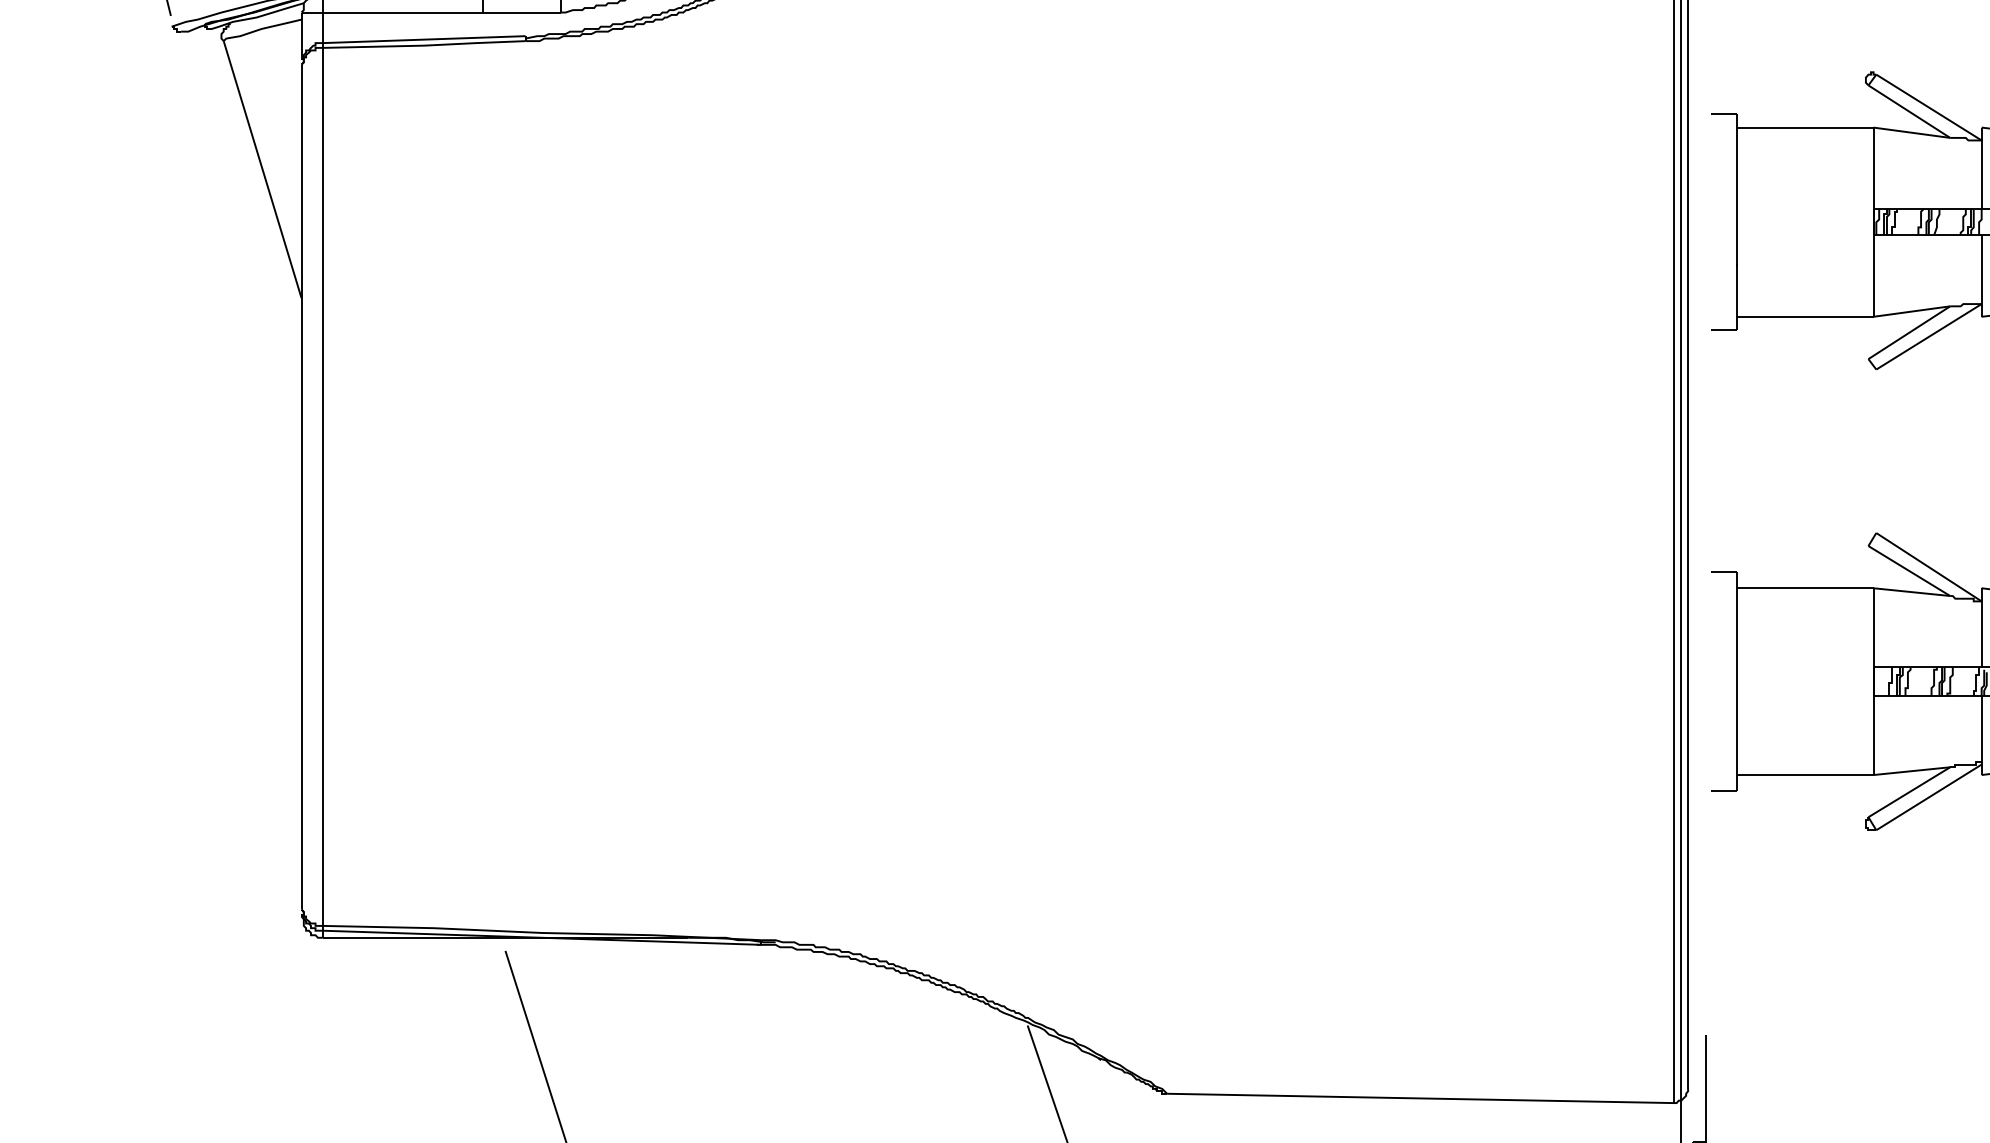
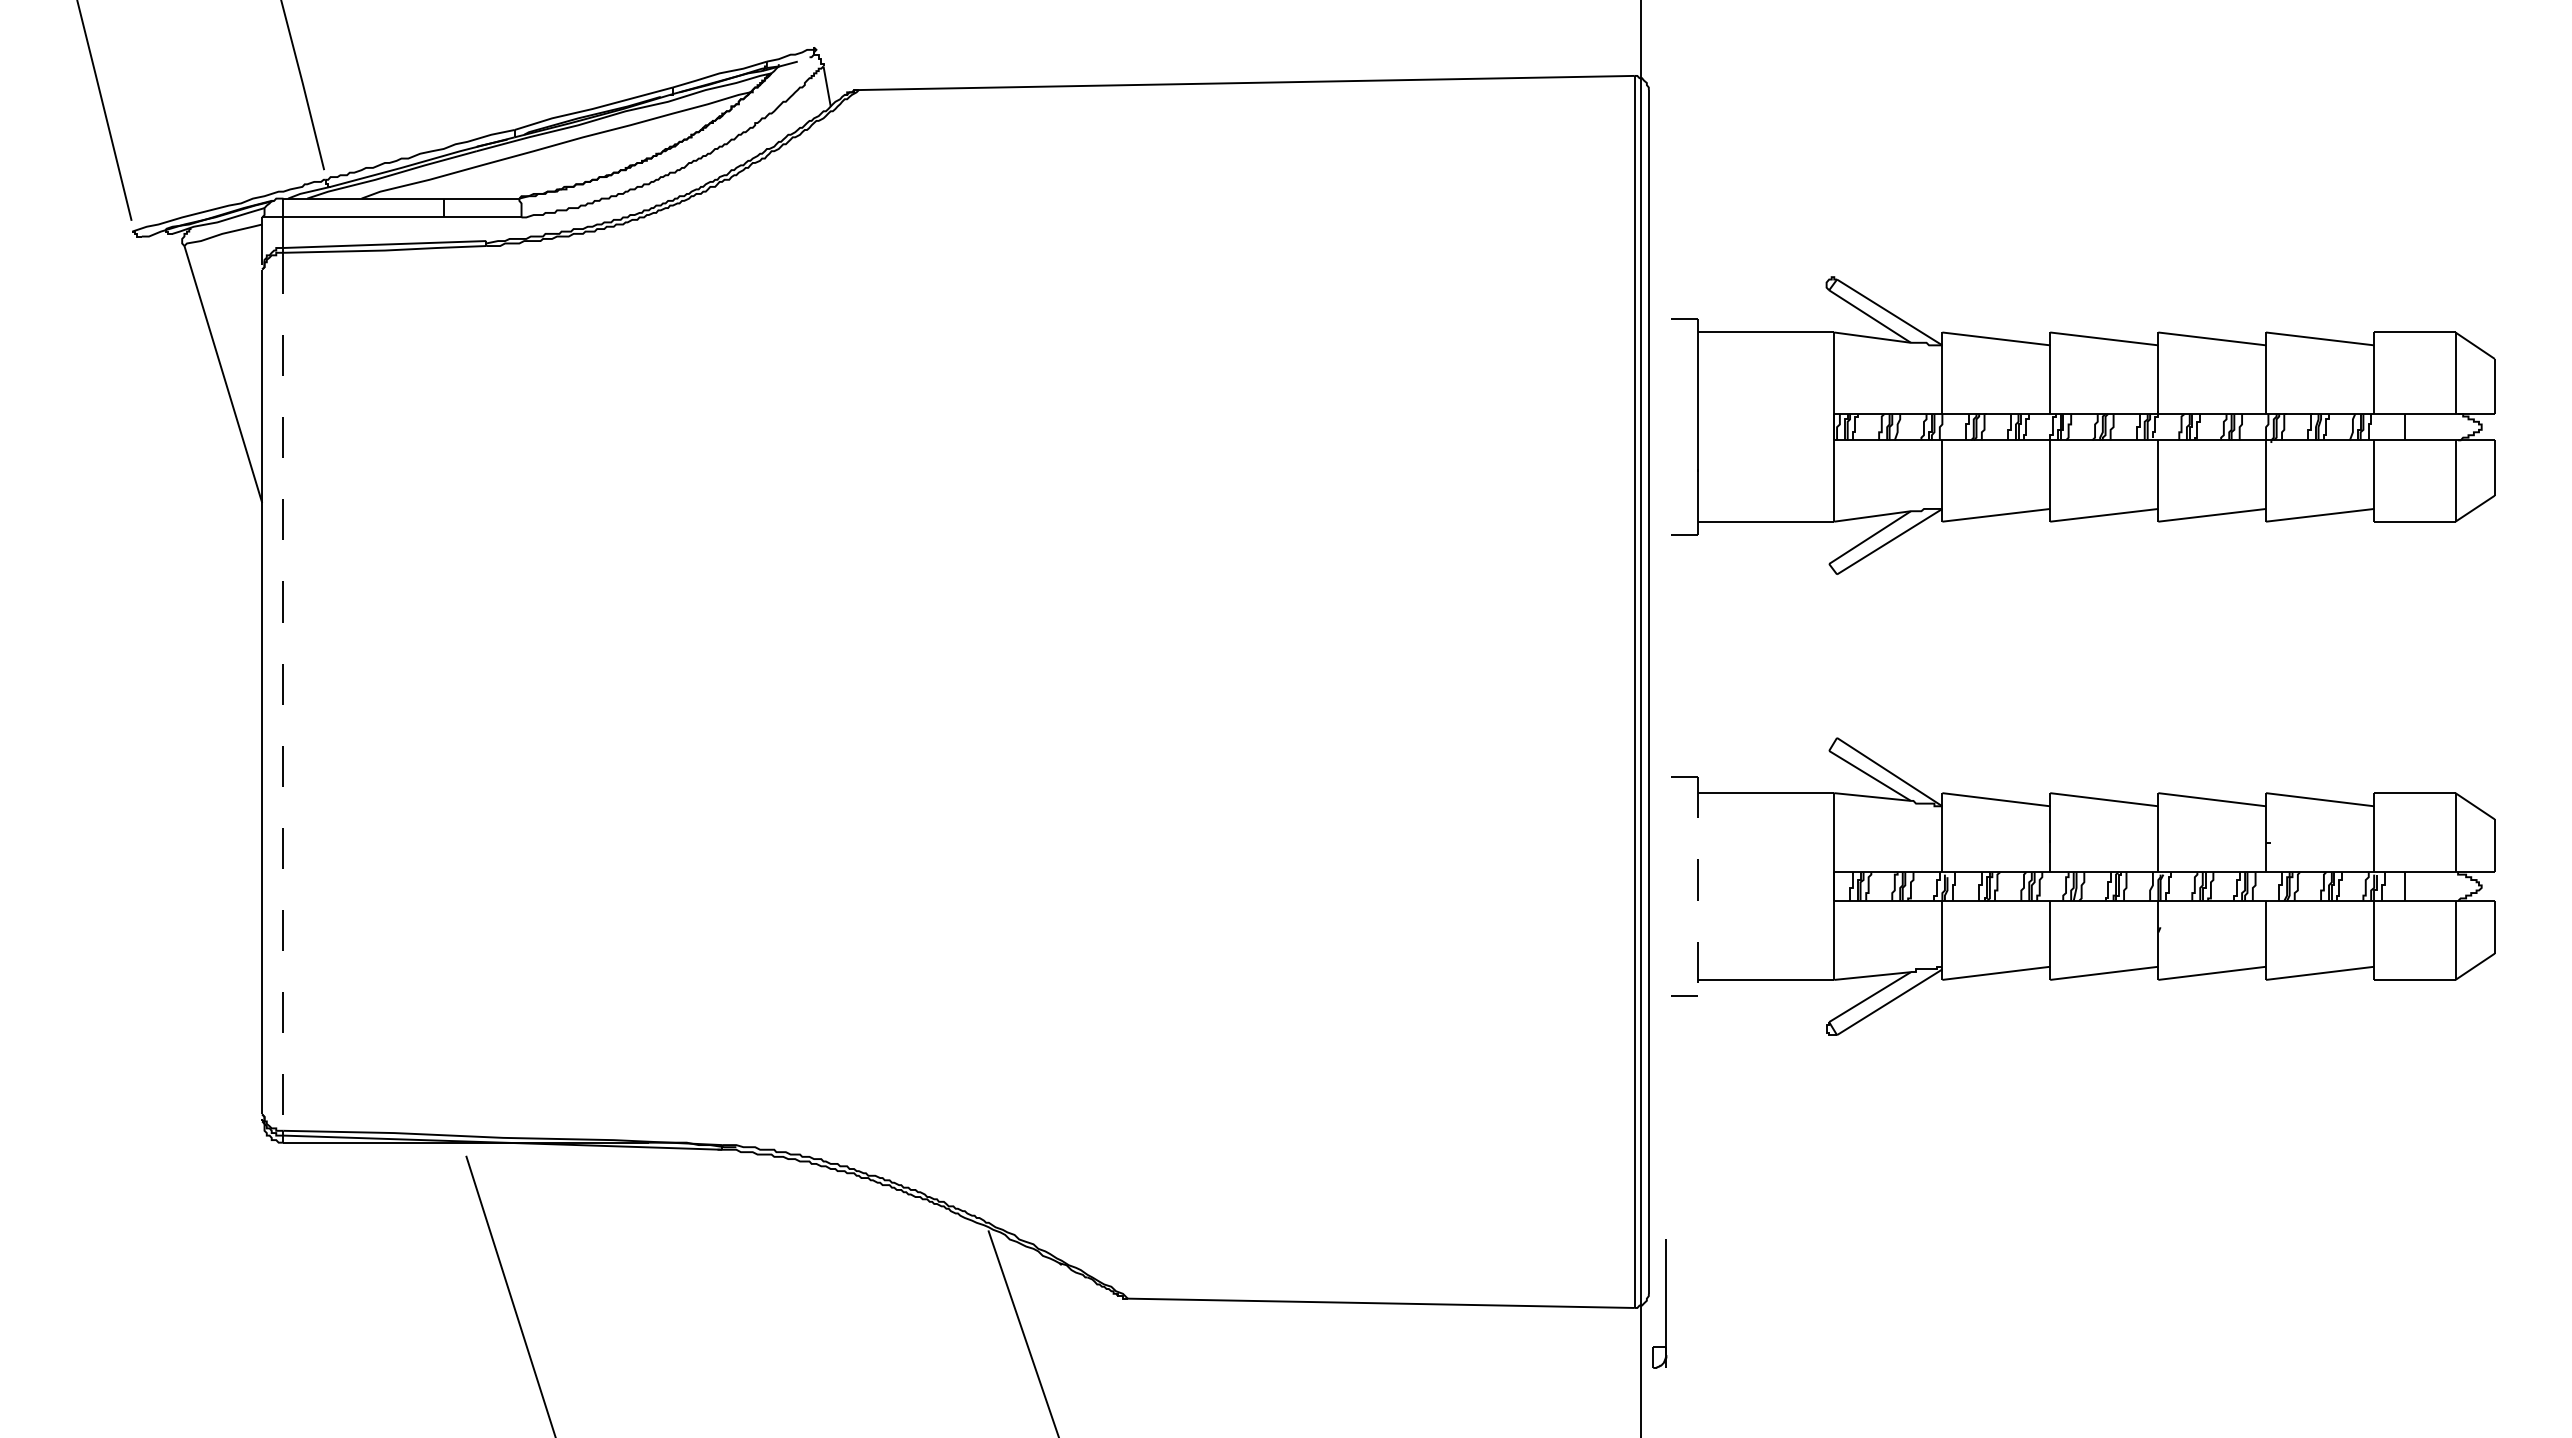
line: (322, 487) -> (283, 692), solid -> dashed
line: (1736, 682) -> (1697, 887), solid -> dashed

